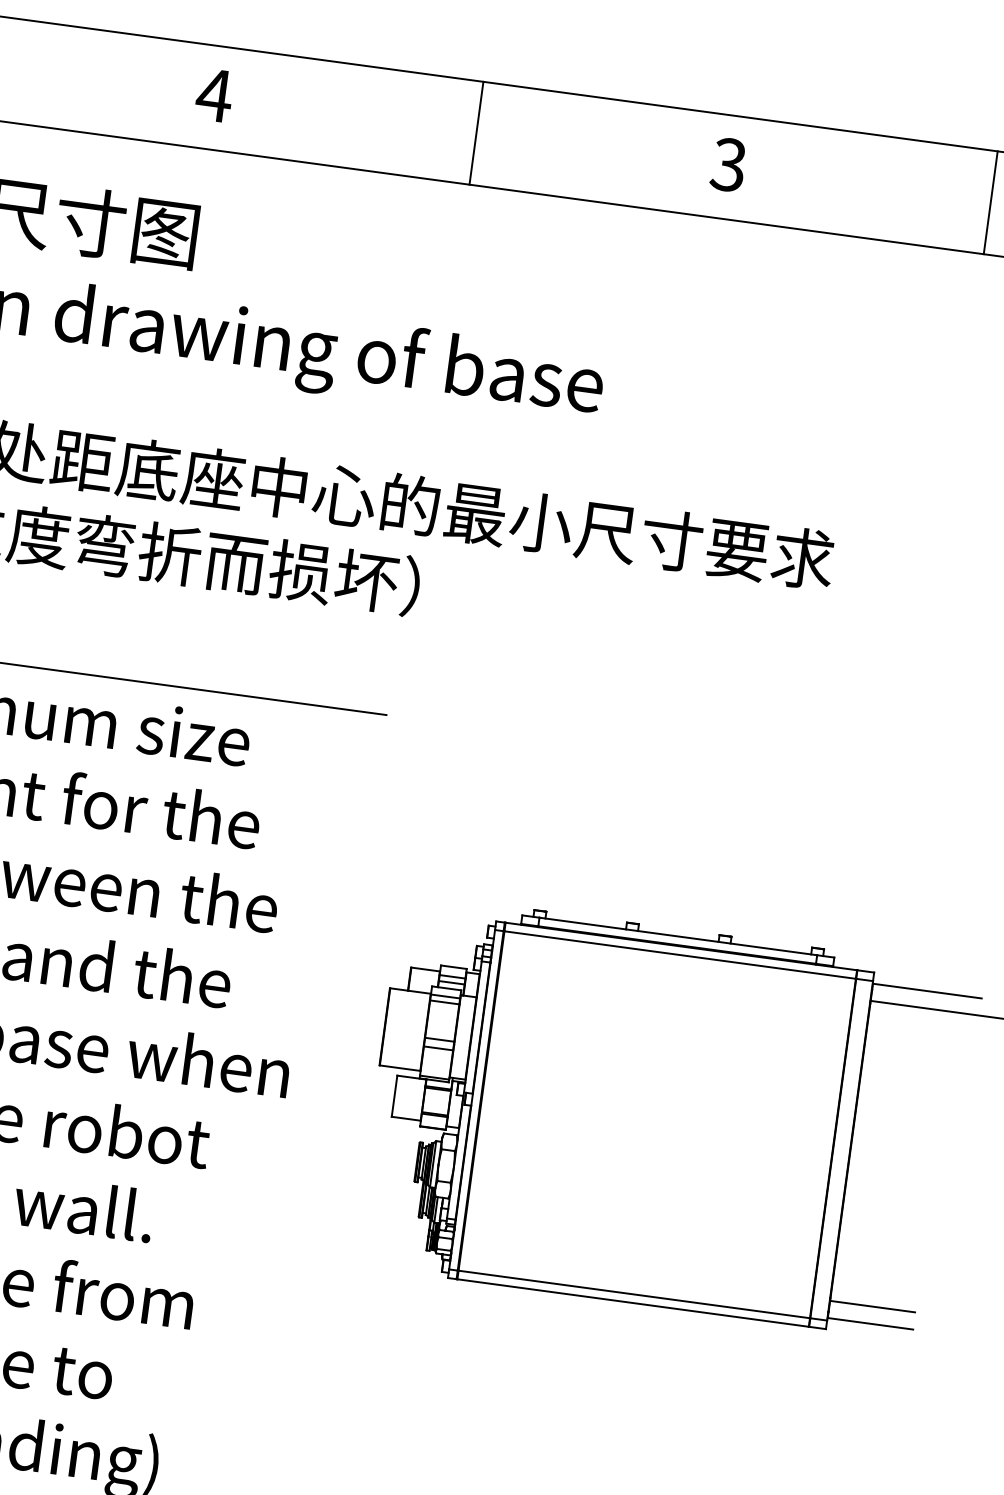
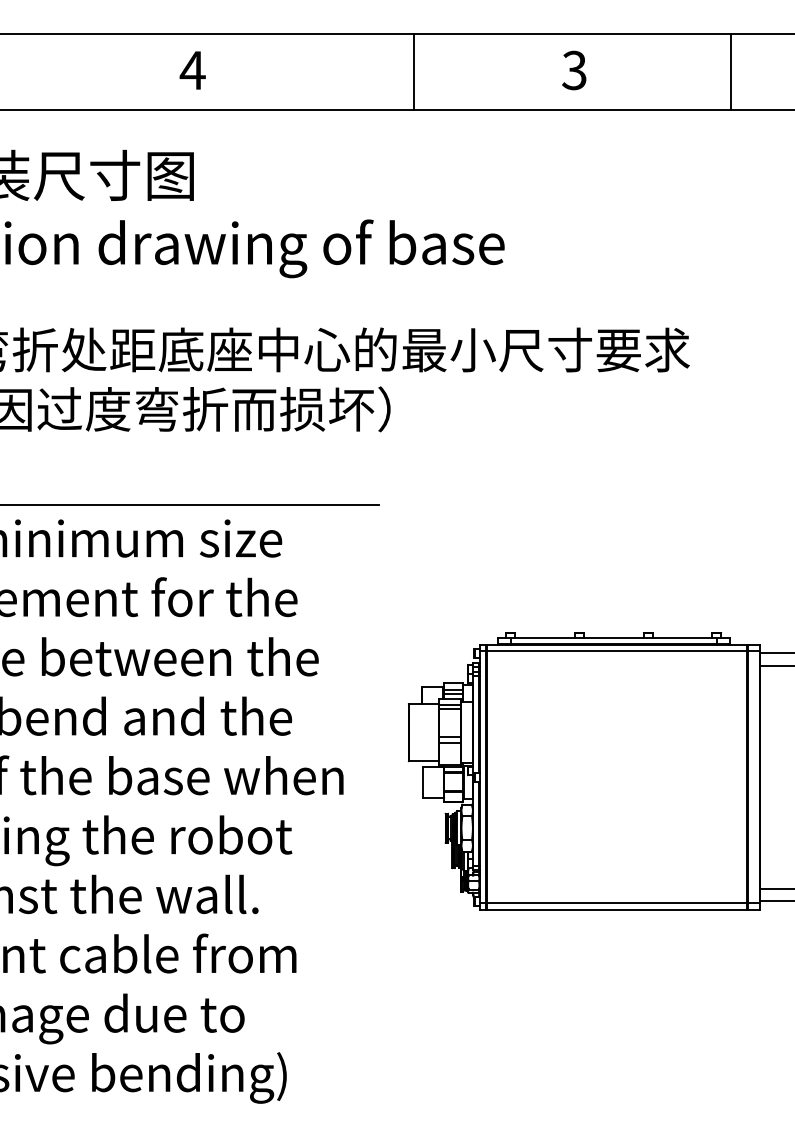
line: (476, 133) -> (414, 72), moved
line: (991, 203) -> (731, 72), moved

